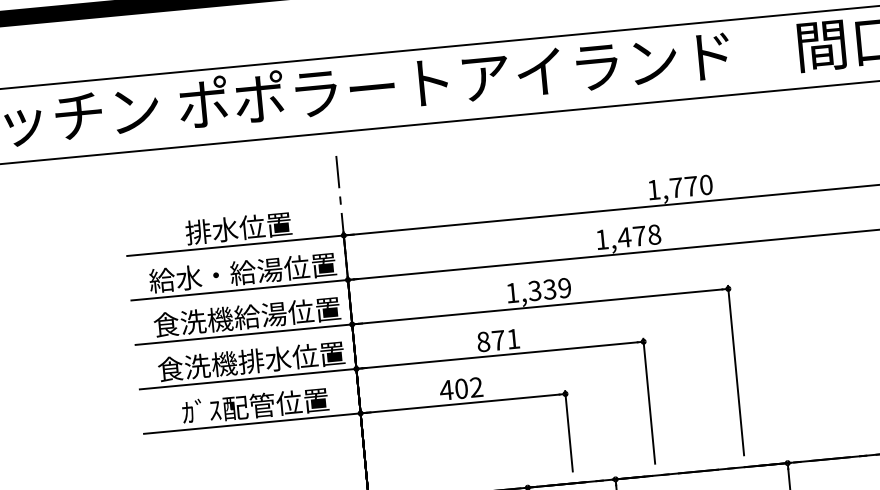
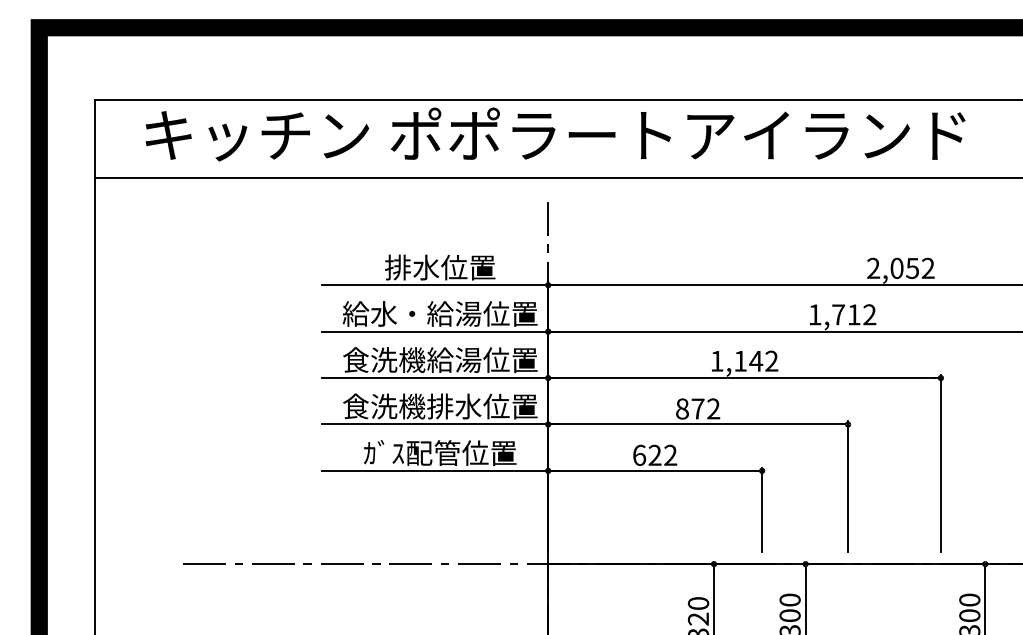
text: (679, 187) -> (900, 268), 1,770 -> 2,052
text: (638, 235) -> (853, 314), 1,478 -> 1,712
text: (550, 288) -> (756, 360), 1,339 -> 1,142
text: (513, 338) -> (713, 408), 871 -> 872
text: (453, 388) -> (646, 454), 402 -> 622

